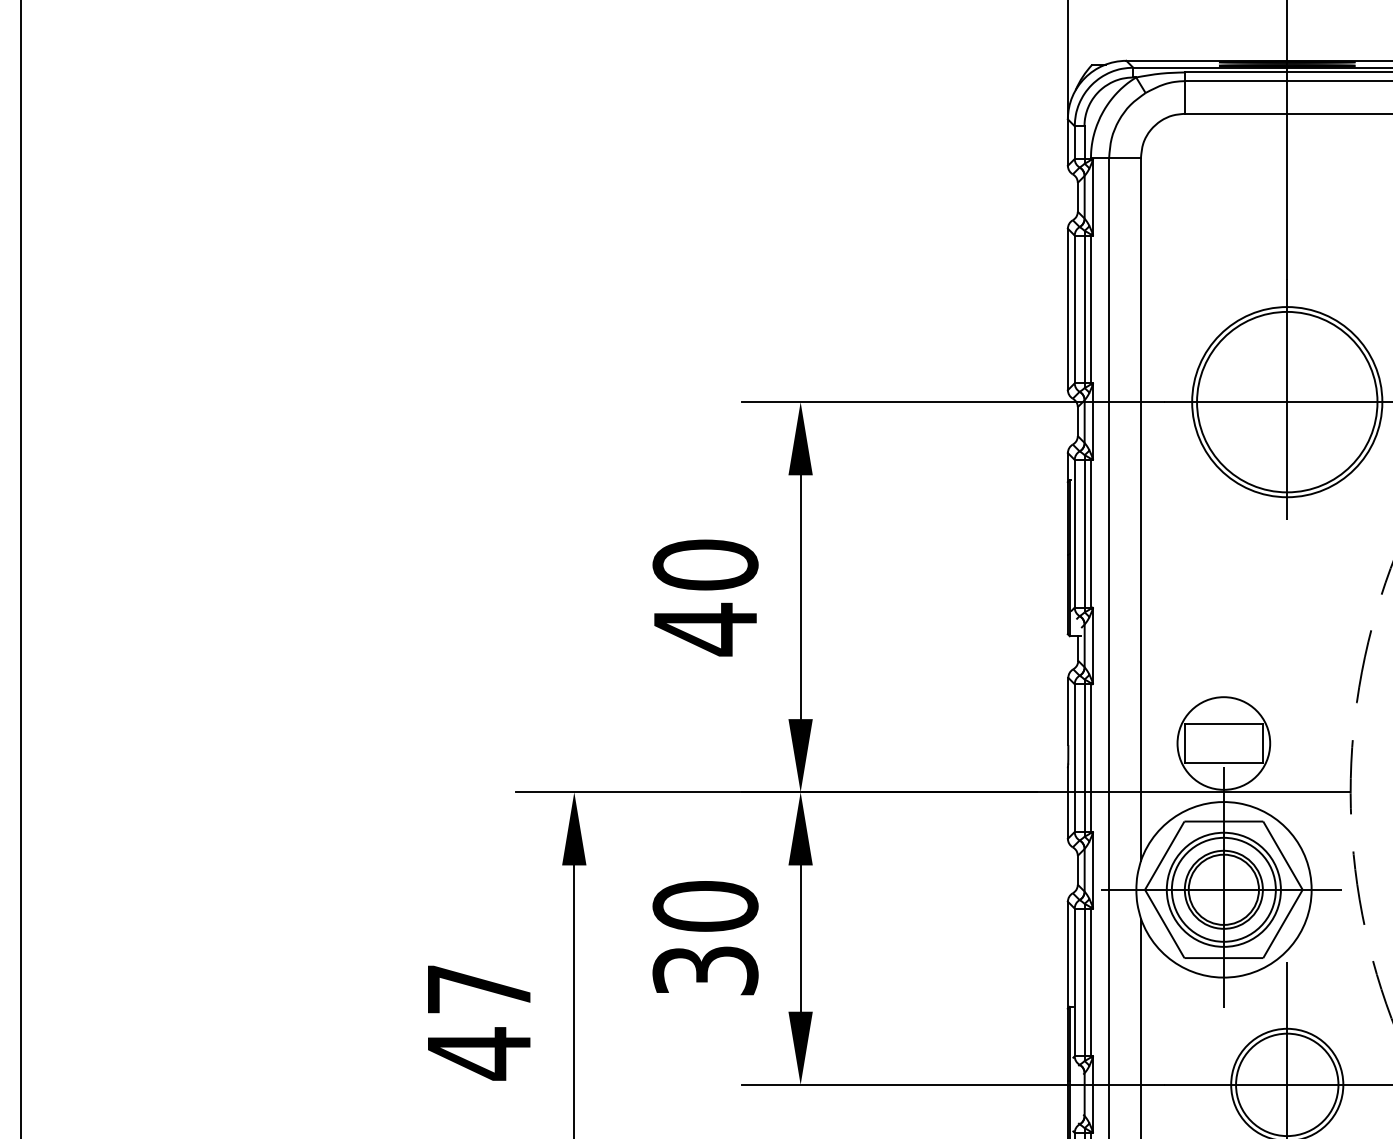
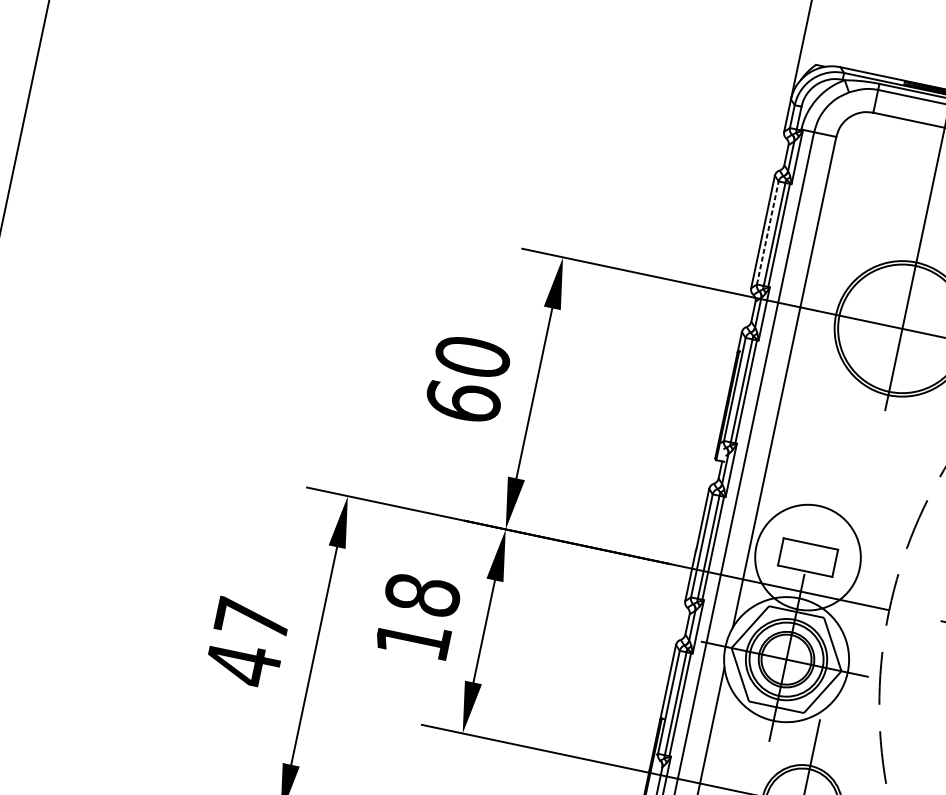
line: (1074, 309) -> (767, 232), solid -> dashed
text: (705, 629) -> (463, 401), 40 -> 60
circle: (1223, 743) -> (807, 557), size x1.6
text: (705, 938) -> (417, 617), 30 -> 18

